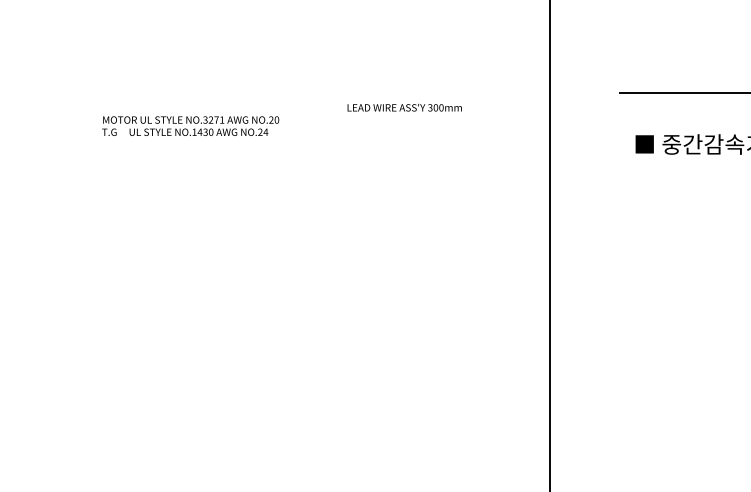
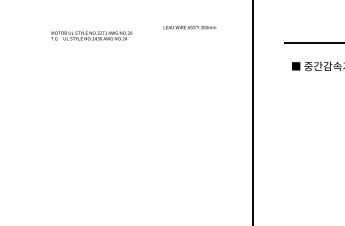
text: (281, 118) -> (133, 32), moved

